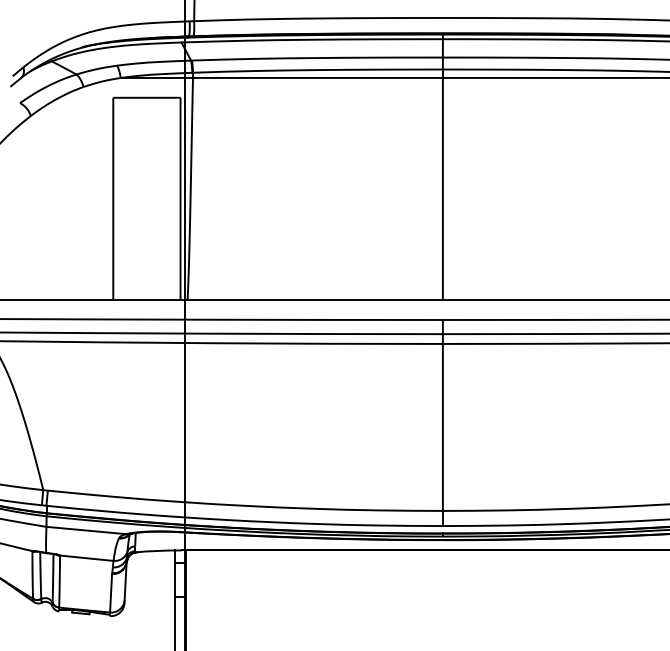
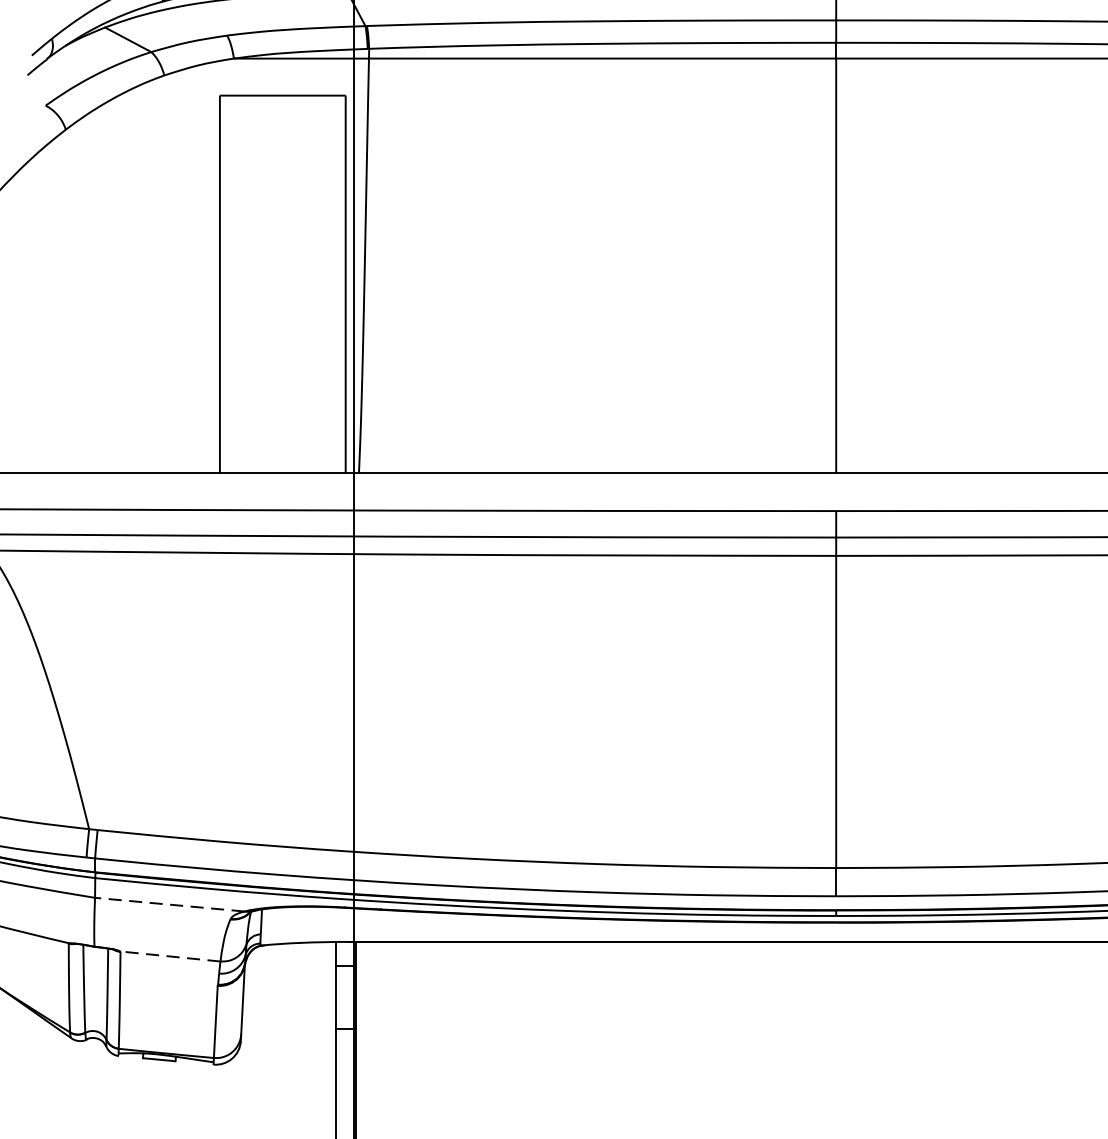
line: (85, 530) -> (168, 904), solid -> dashed
line: (86, 558) -> (169, 956), solid -> dashed

